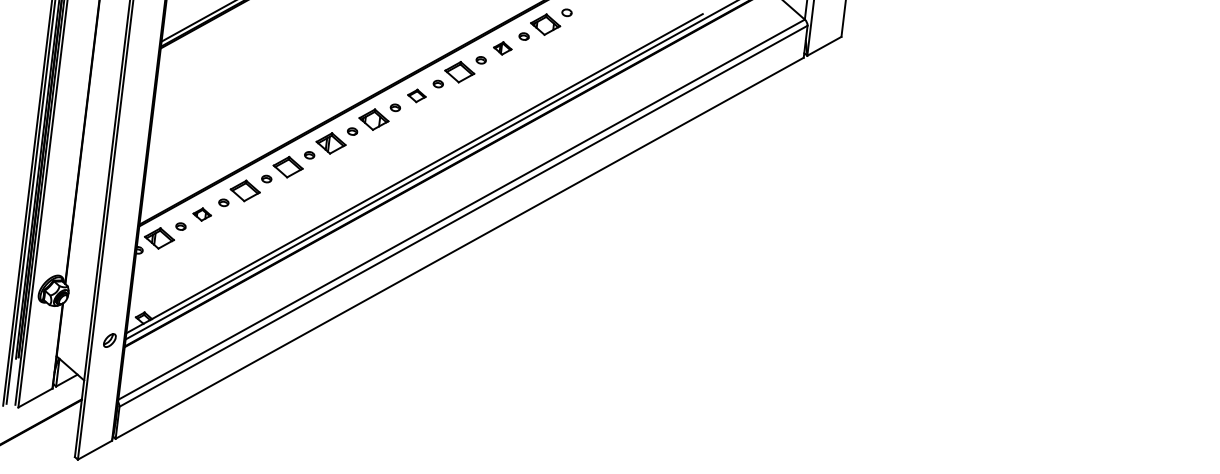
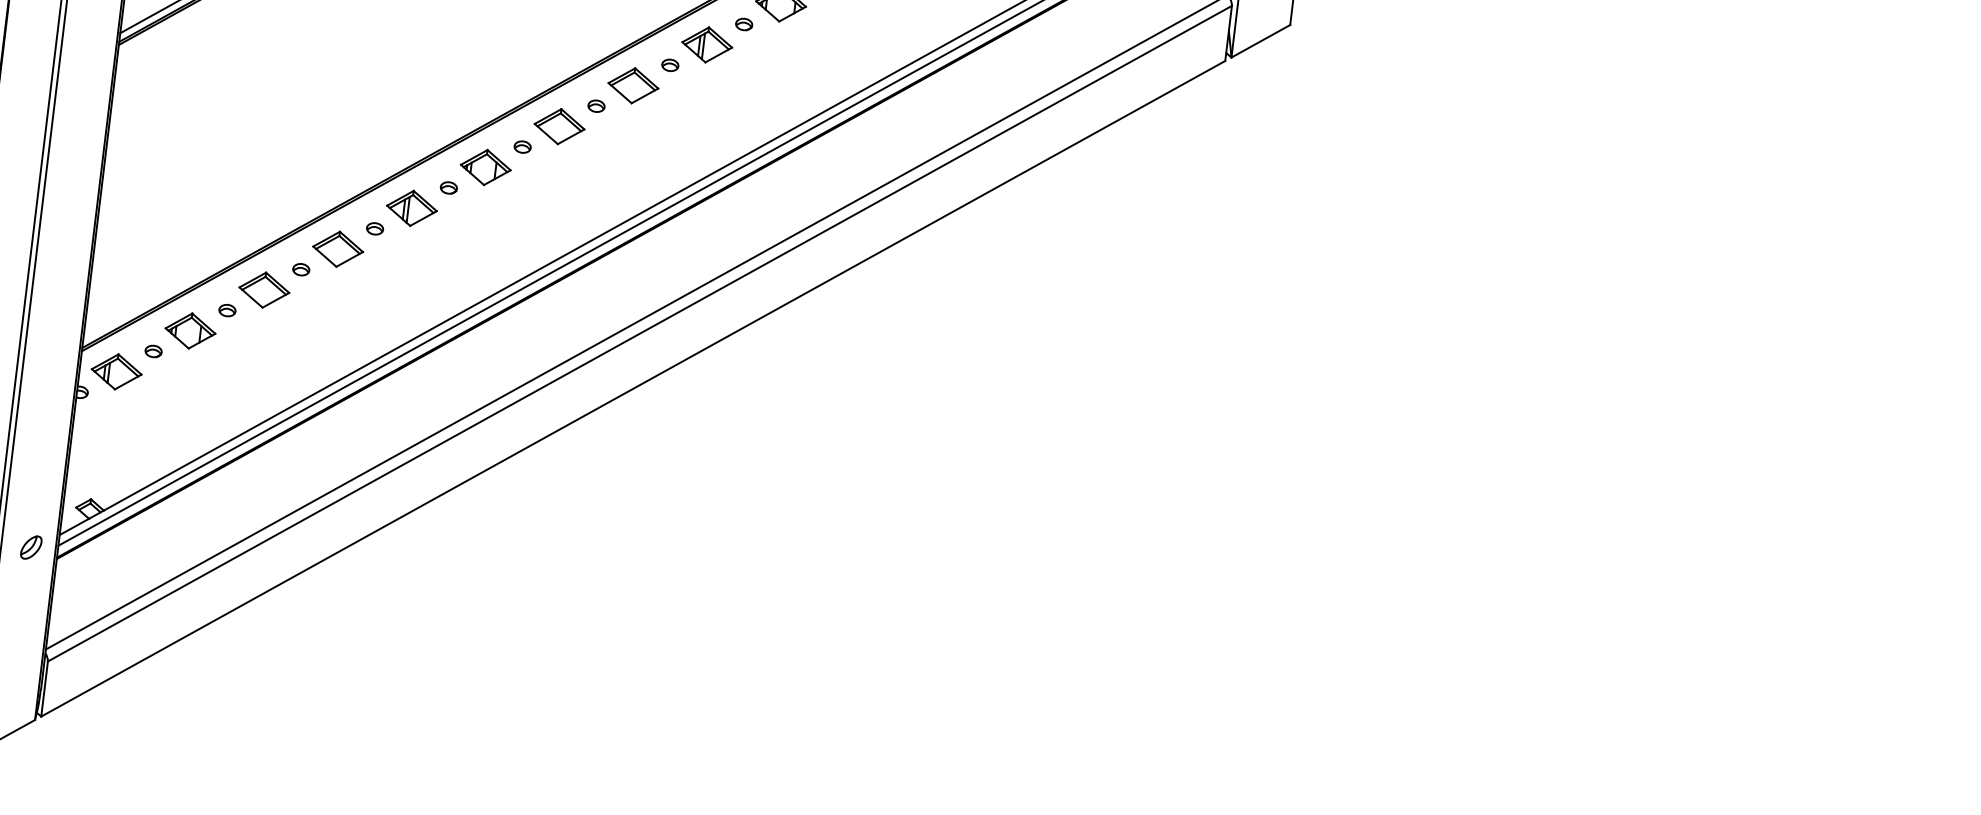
part: (502, 48) -> (706, 45), size x1.67
part: (416, 95) -> (558, 125), size x1.67
part: (201, 214) -> (188, 330), size x1.67

